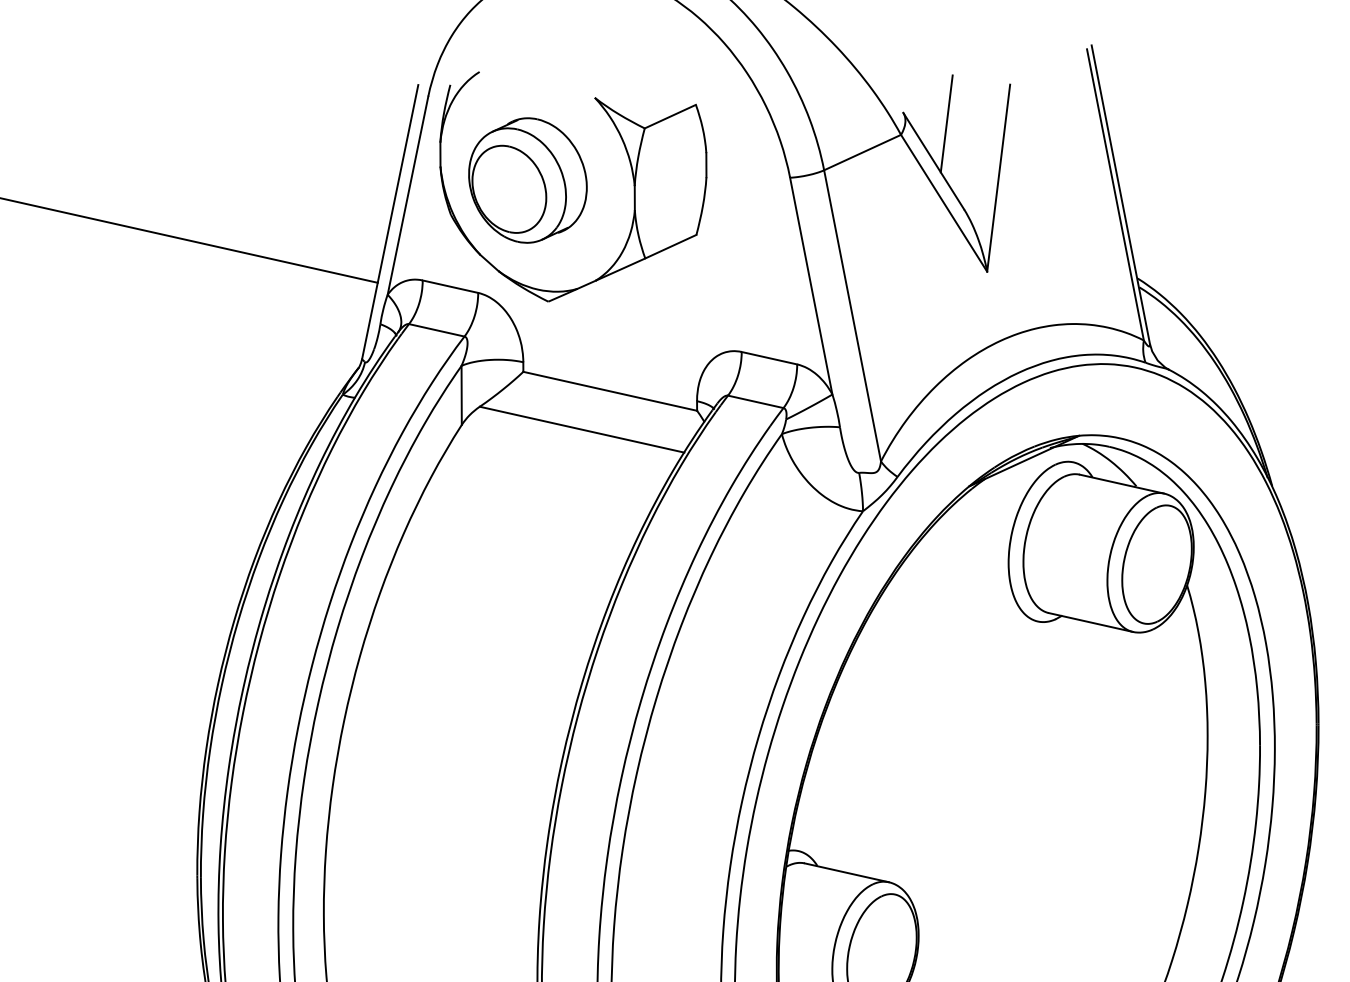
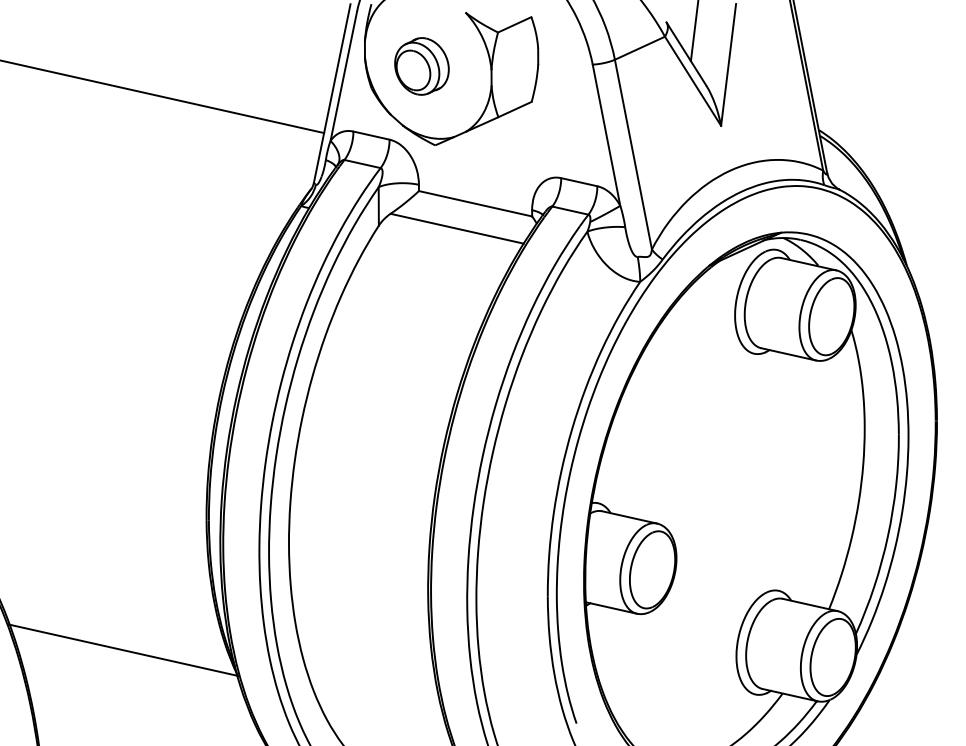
part: (527, 180) -> (421, 66), size x0.7

